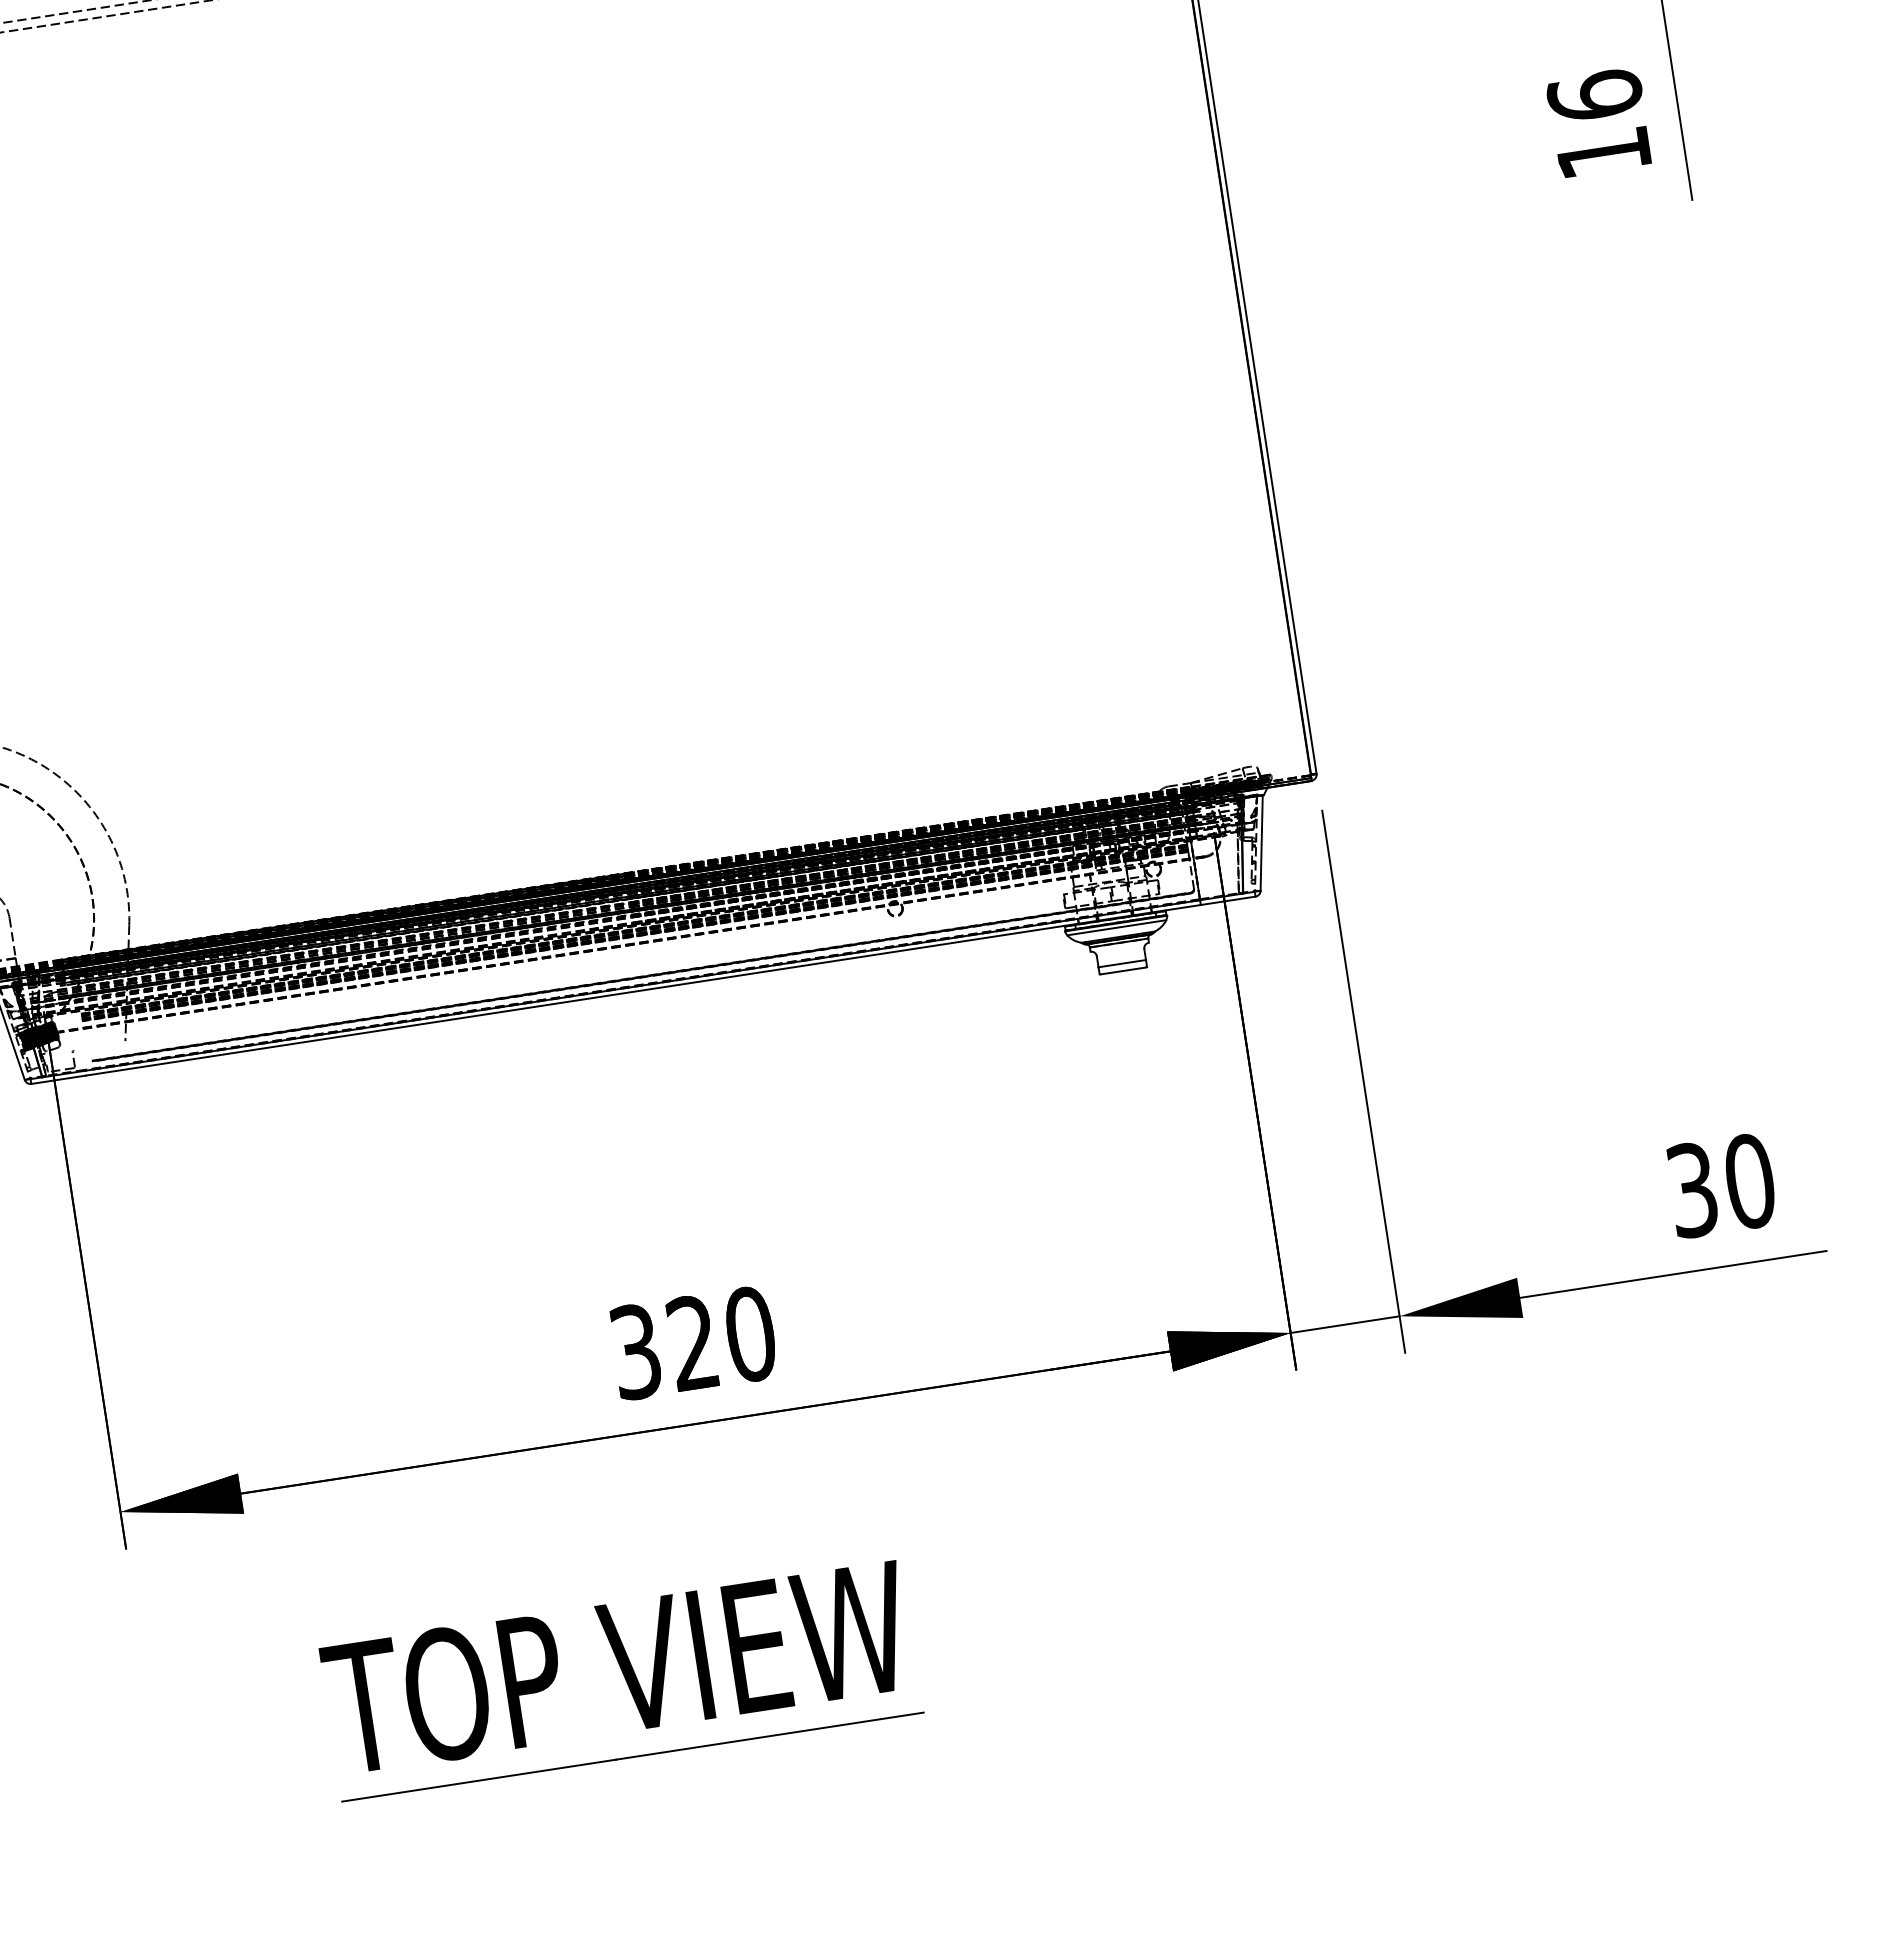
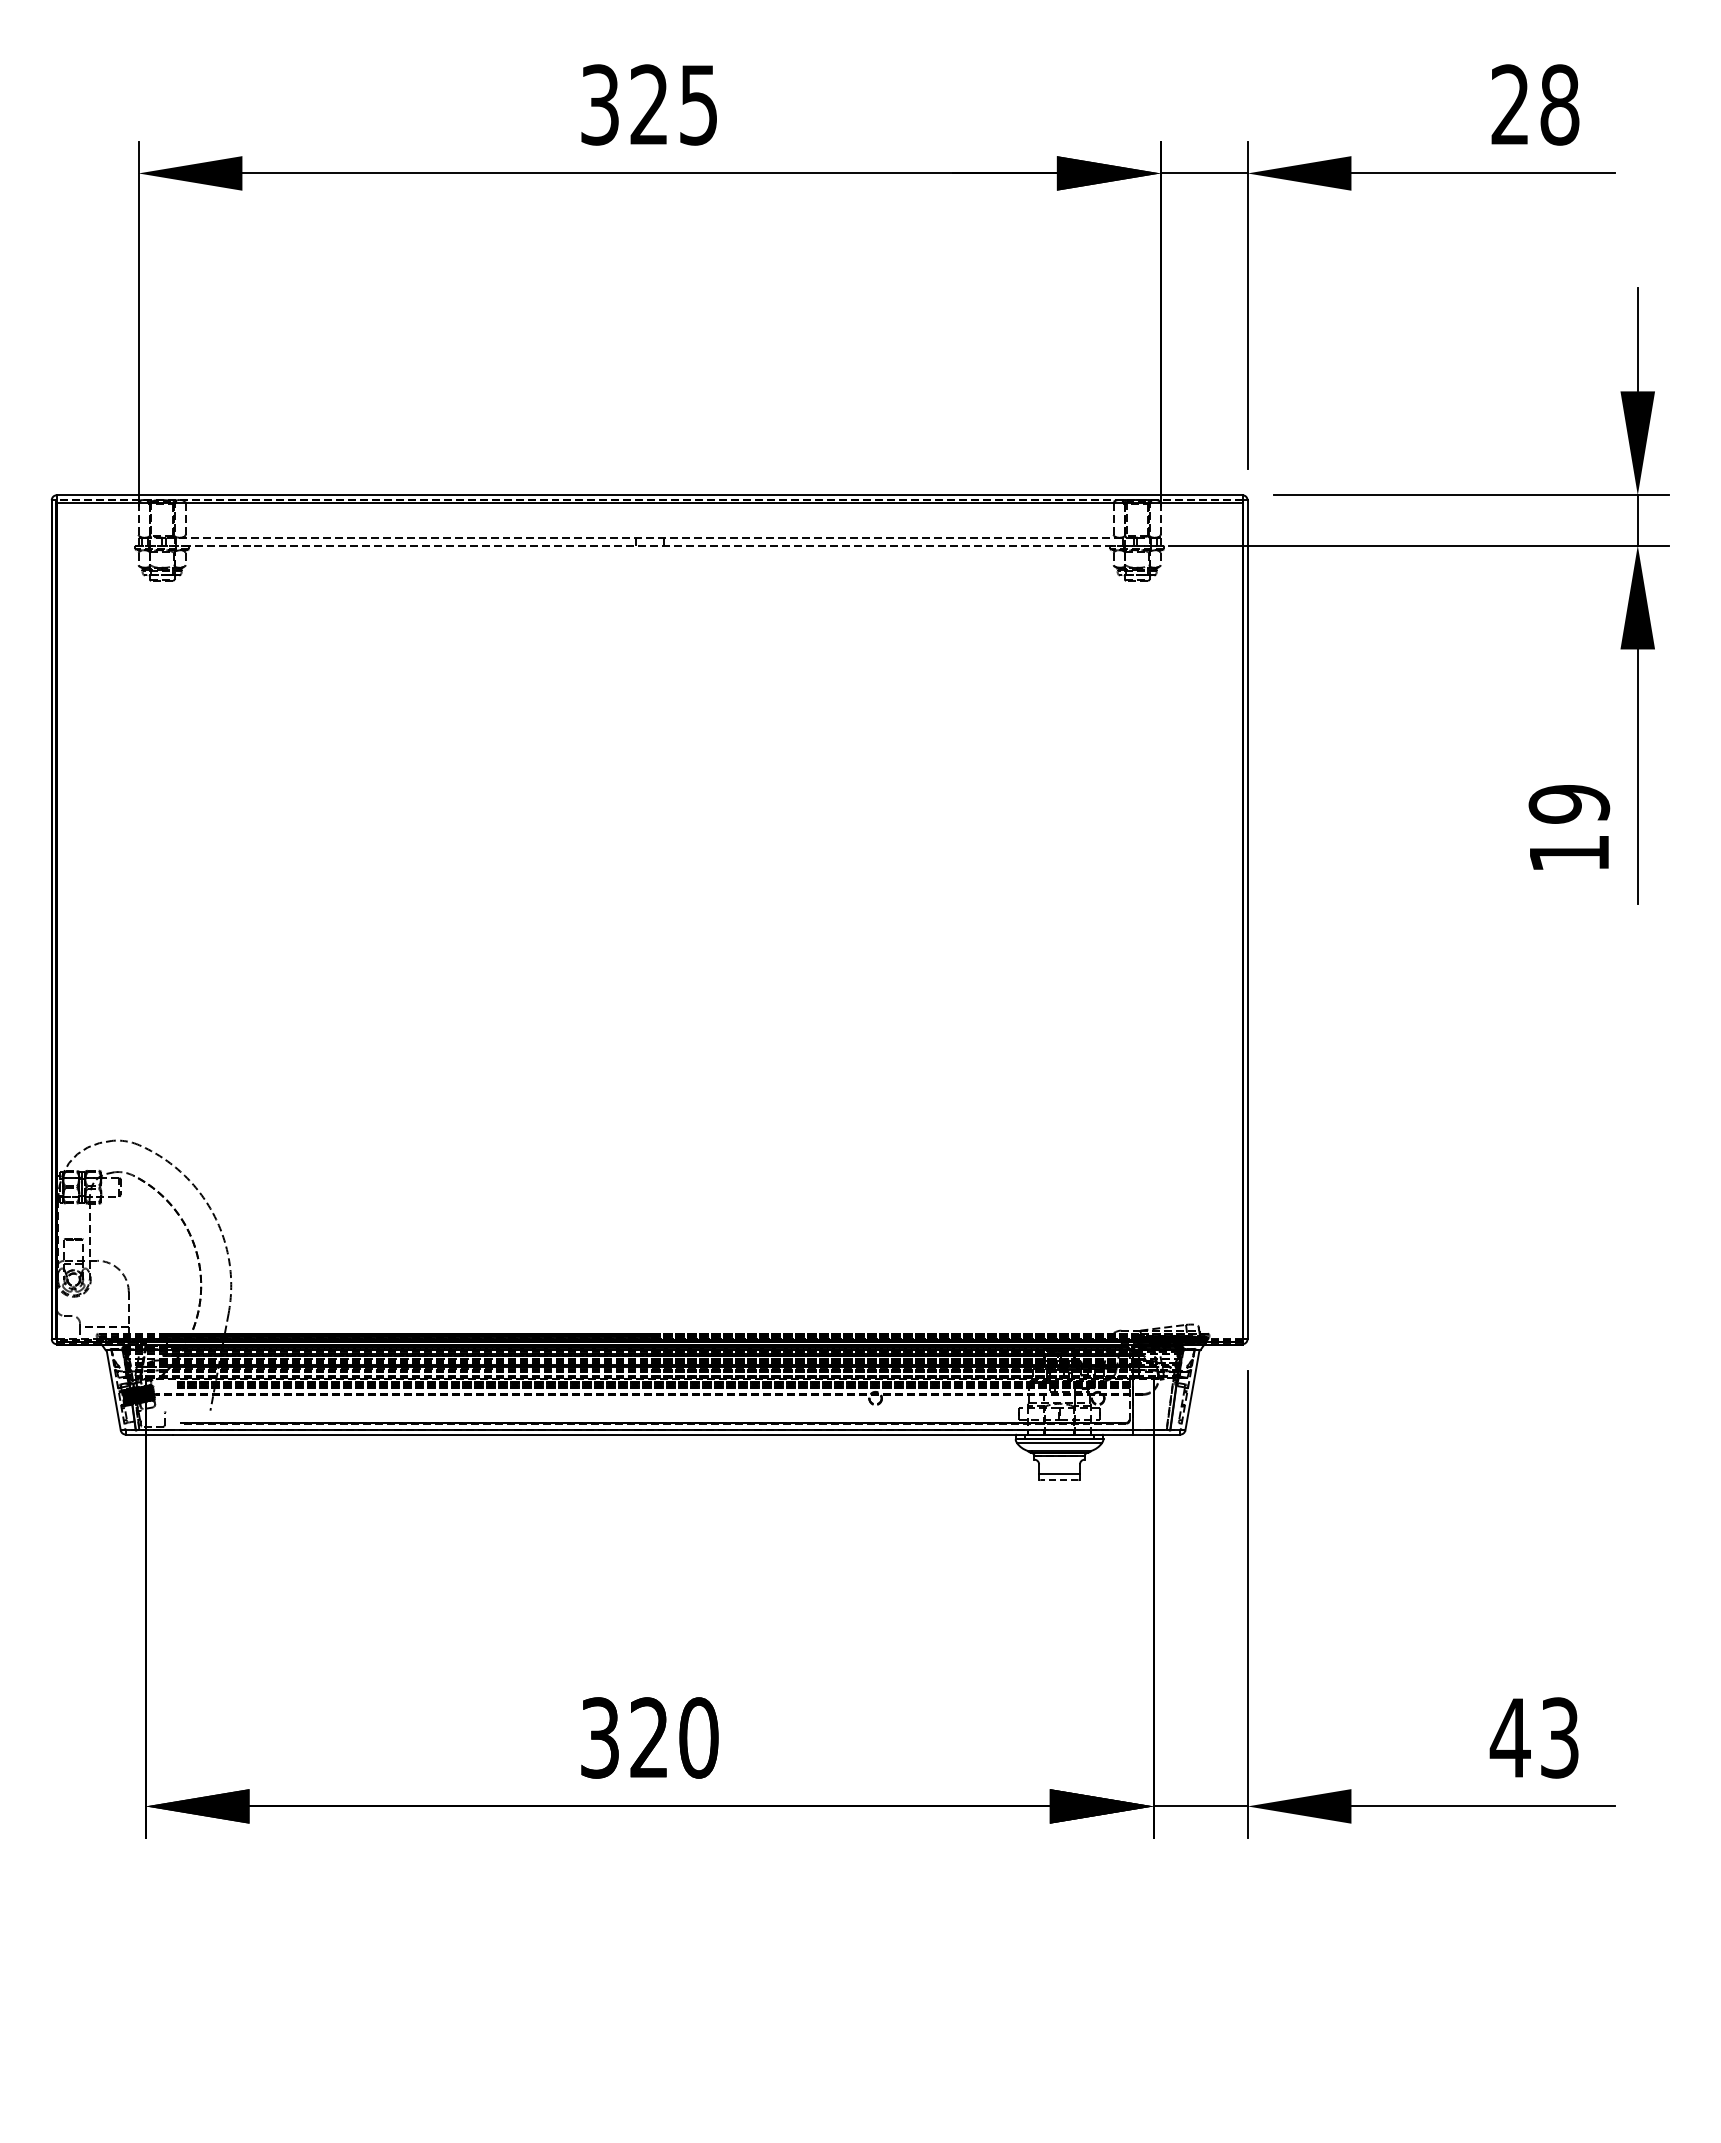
text: (1595, 94) -> (1569, 803), 16 -> 19
line: (1123, 971) -> (1059, 1480), solid -> dashed
text: (1720, 1185) -> (1534, 1737), 30 -> 43
part: (621, 1679) -> (545, 2011), removed

